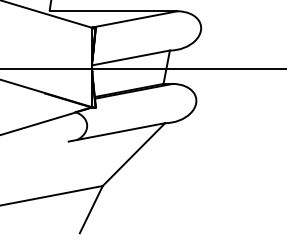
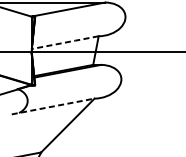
line: (130, 57) -> (64, 42), solid -> dashed
line: (117, 132) -> (53, 106), solid -> dashed

